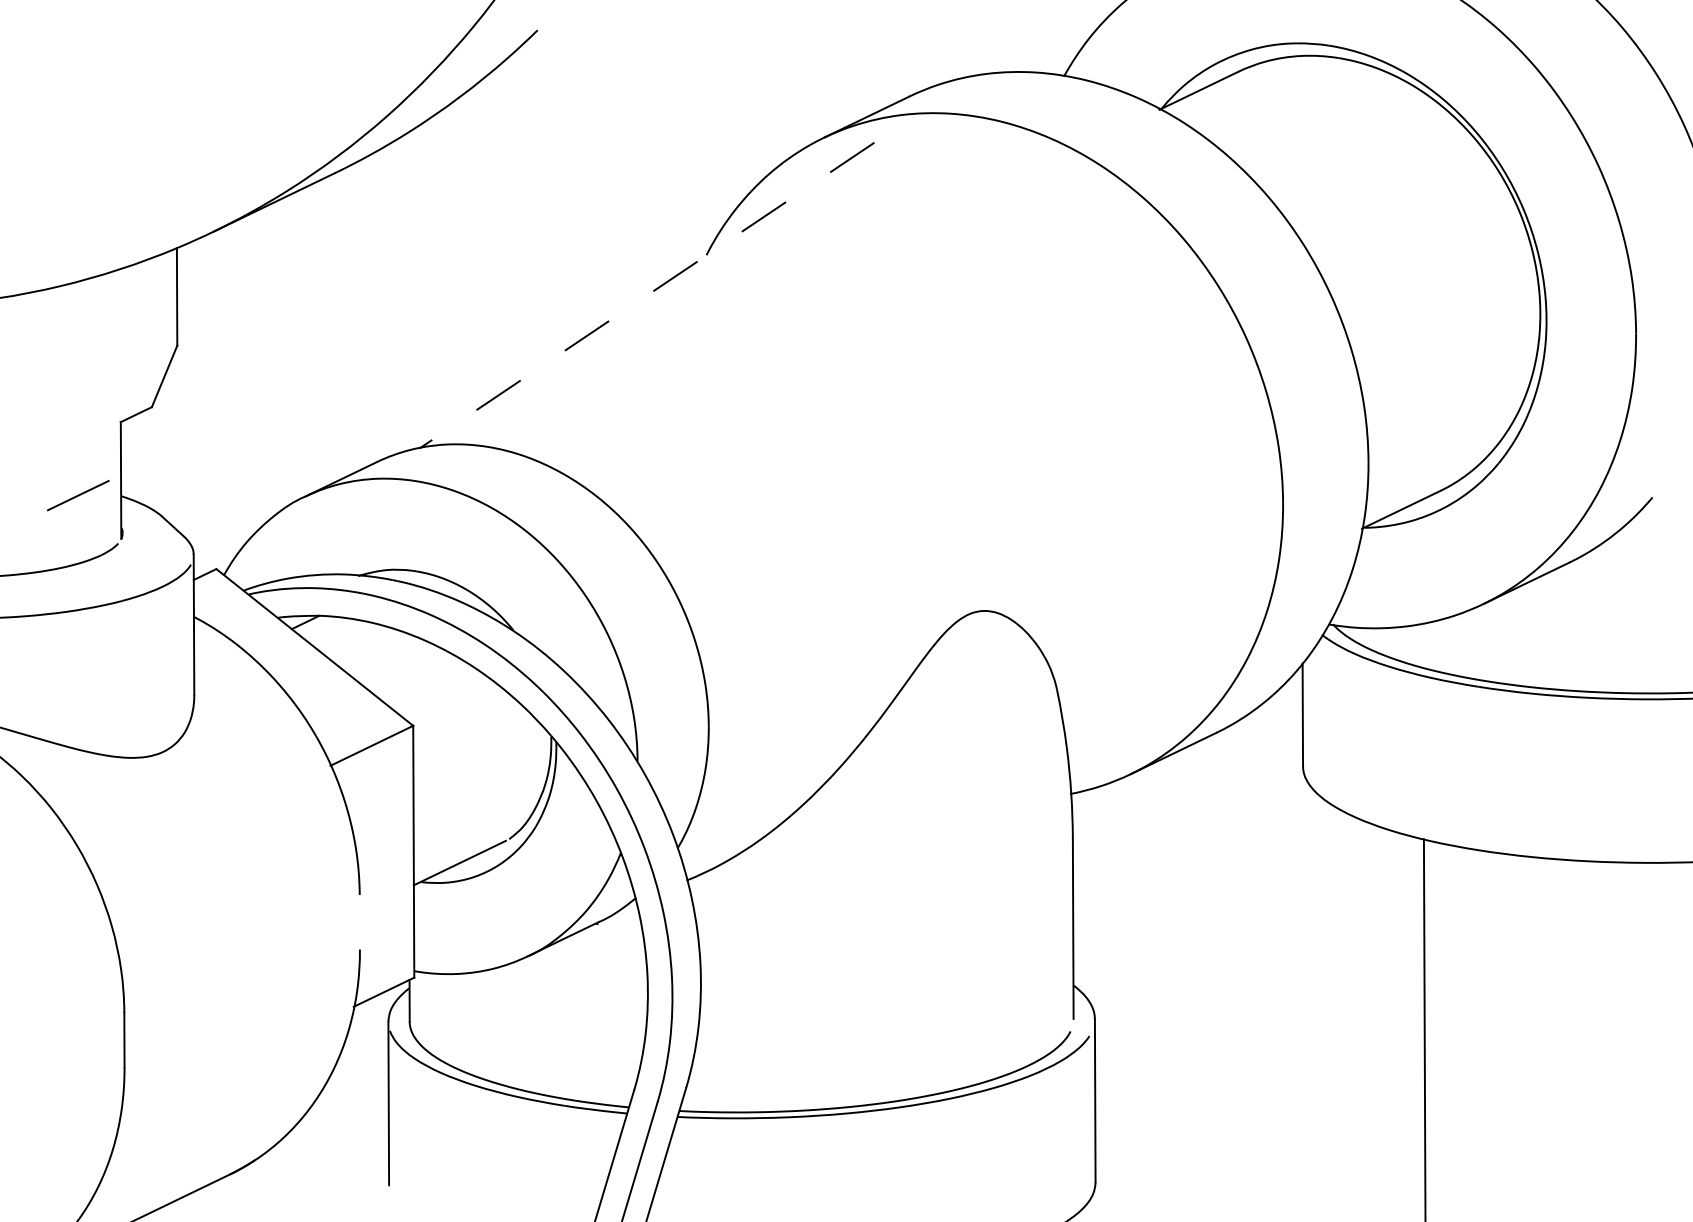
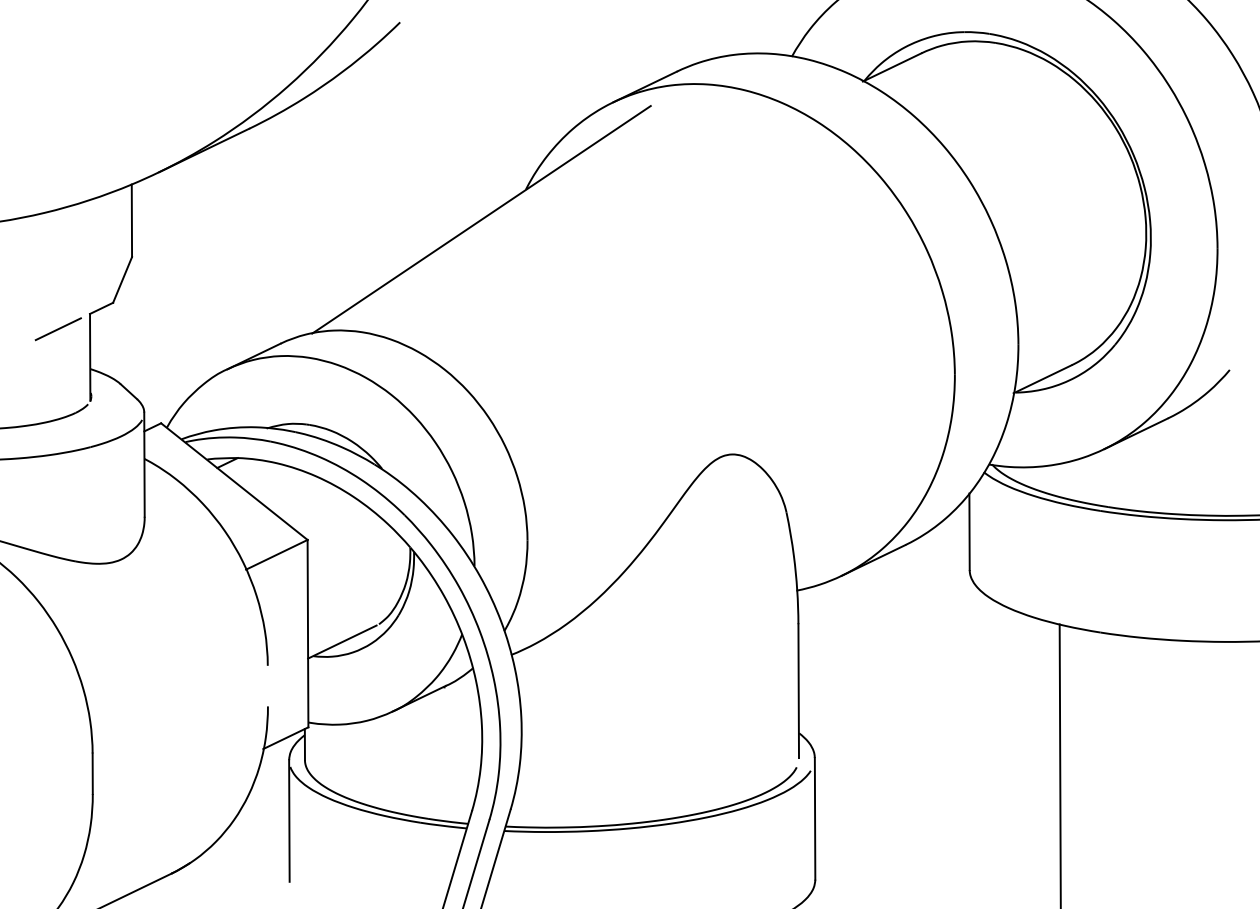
line: (646, 295) -> (481, 219), dashed -> solid
line: (78, 495) -> (58, 329), moved

